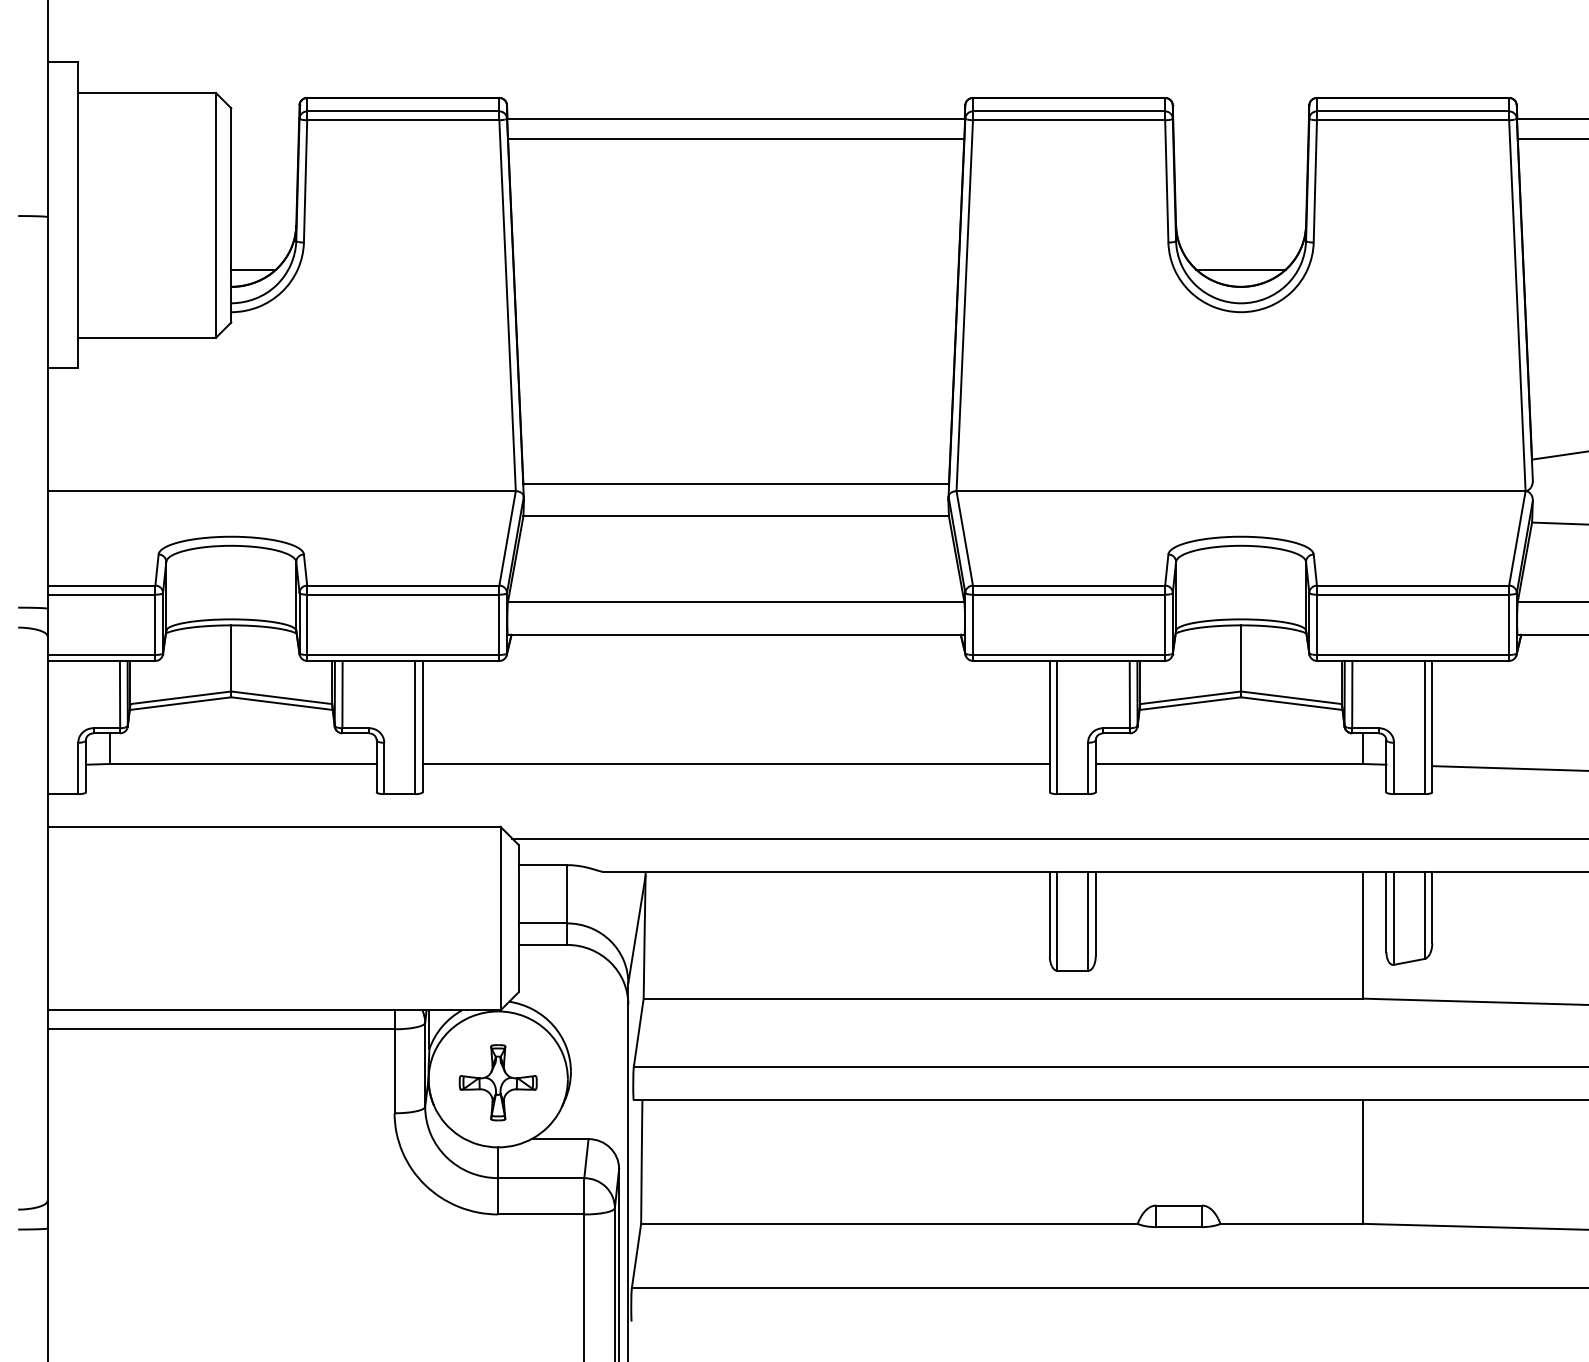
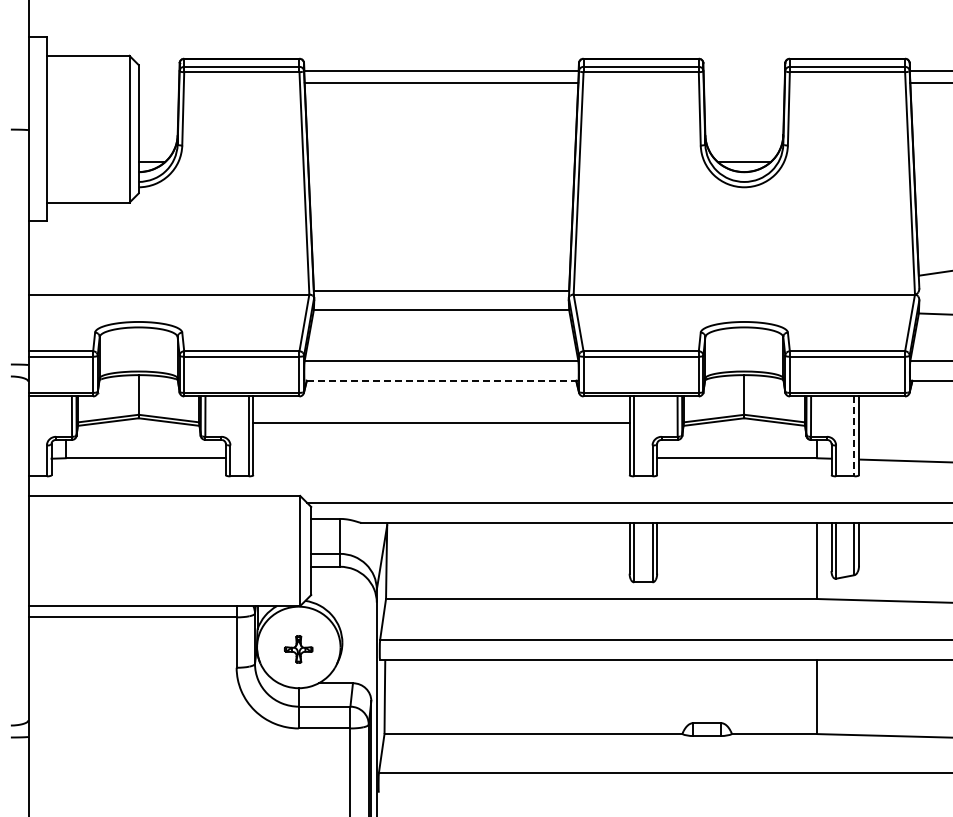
line: (736, 634) -> (441, 380), solid -> dashed
line: (1424, 727) -> (854, 436), solid -> dashed
line: (736, 764) -> (441, 423), moved
part: (497, 1082) -> (298, 649), size x0.6

